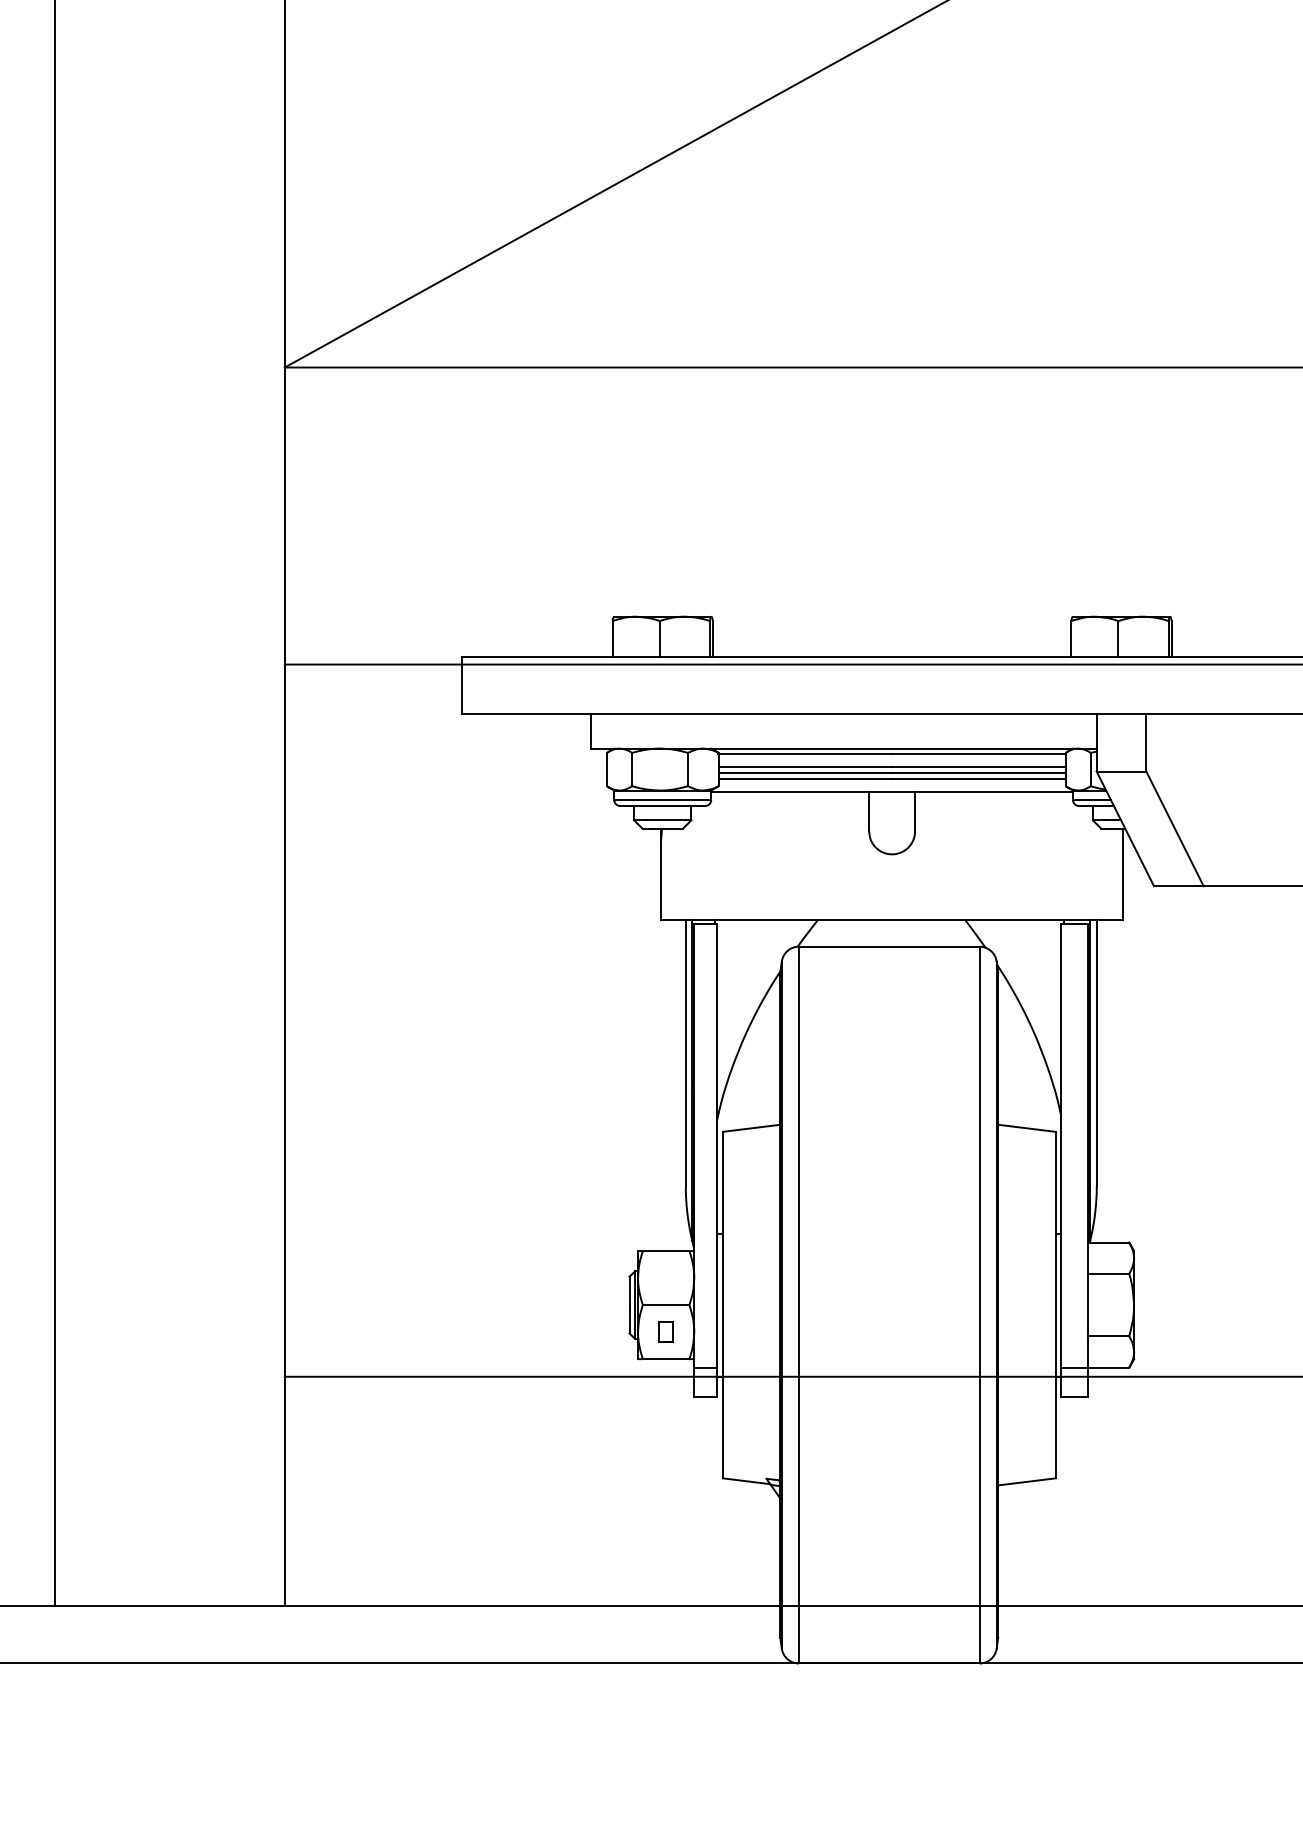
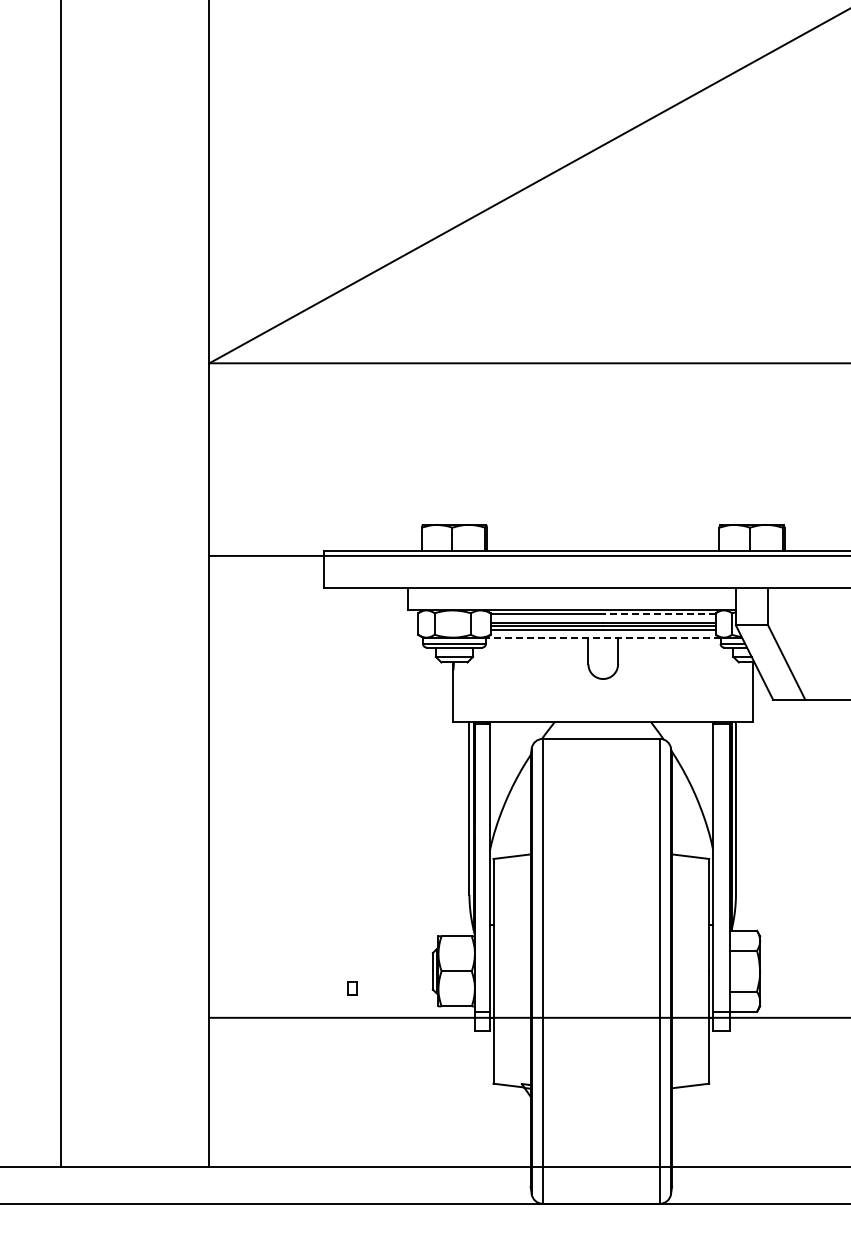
line: (978, 754) -> (659, 614), solid -> dashed
line: (890, 791) -> (602, 638), solid -> dashed
part: (665, 1331) -> (352, 988), moved

